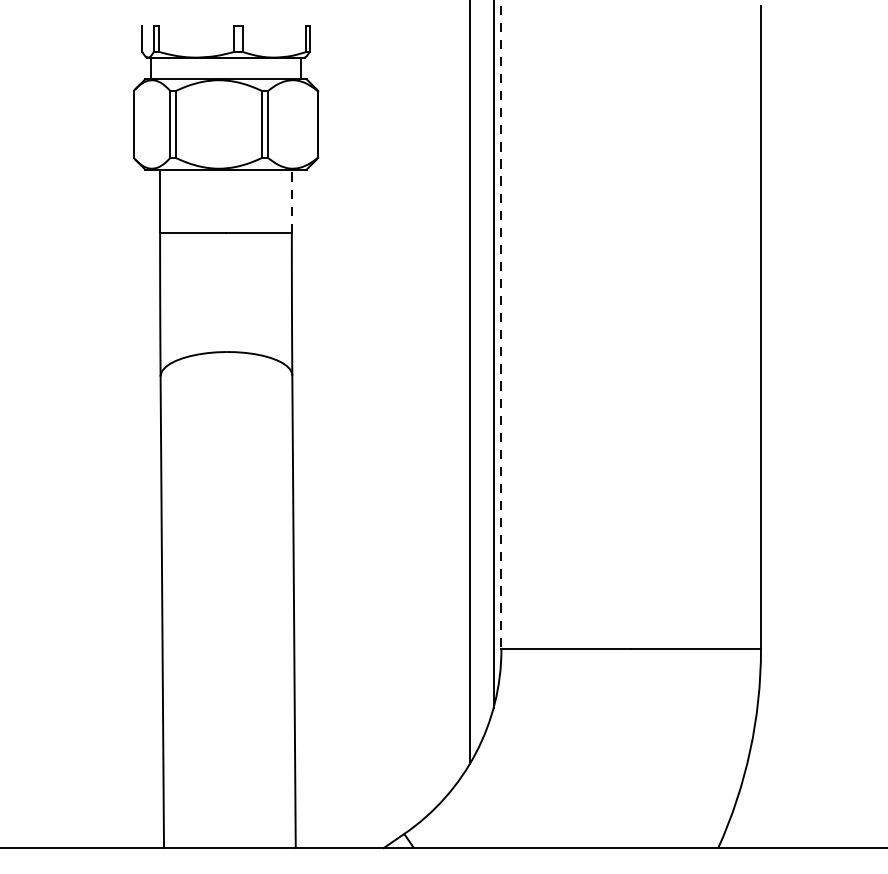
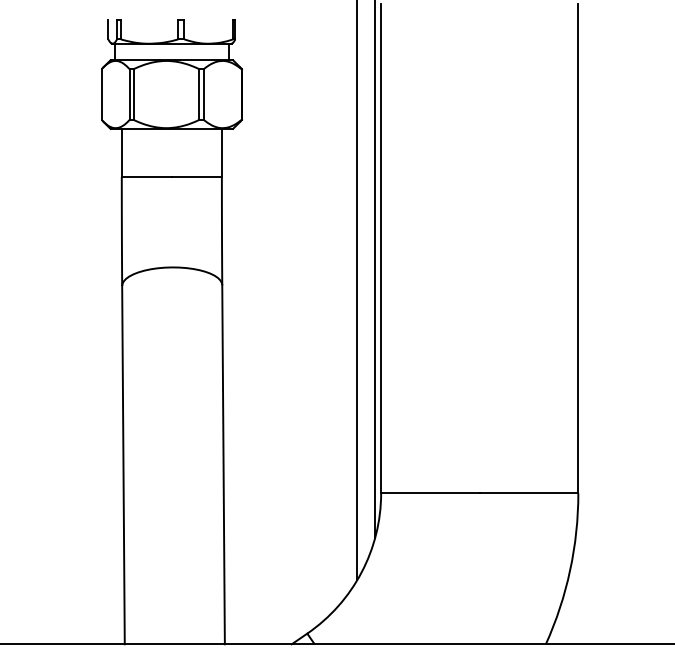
line: (291, 200) -> (221, 152), dashed -> solid
line: (501, 328) -> (381, 249), dashed -> solid

